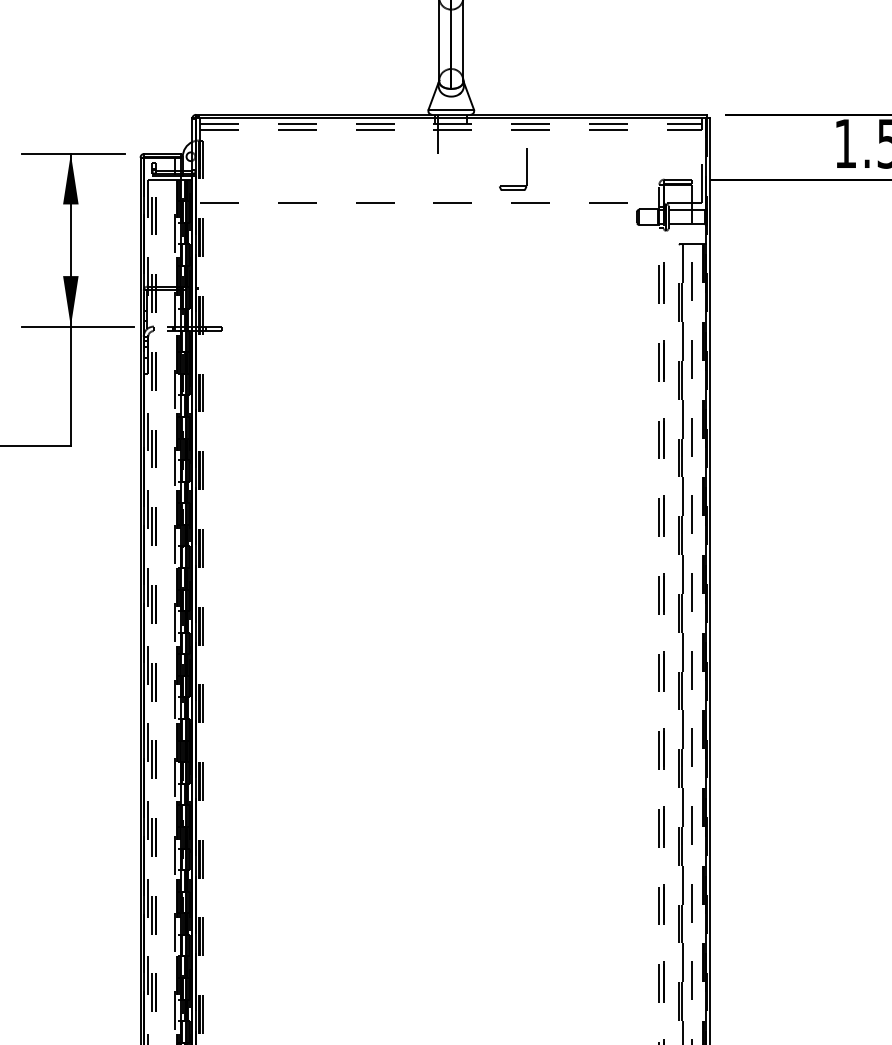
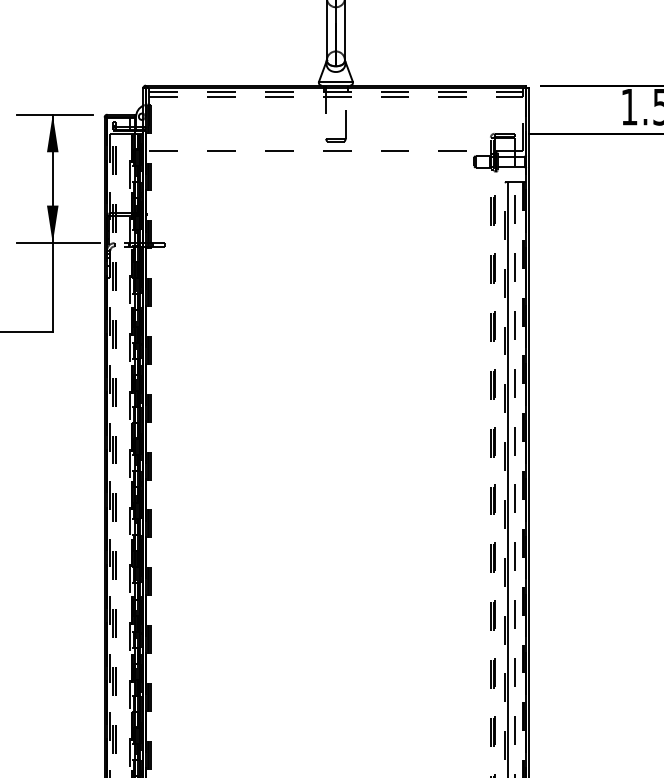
part: (525, 169) -> (345, 126), moved

